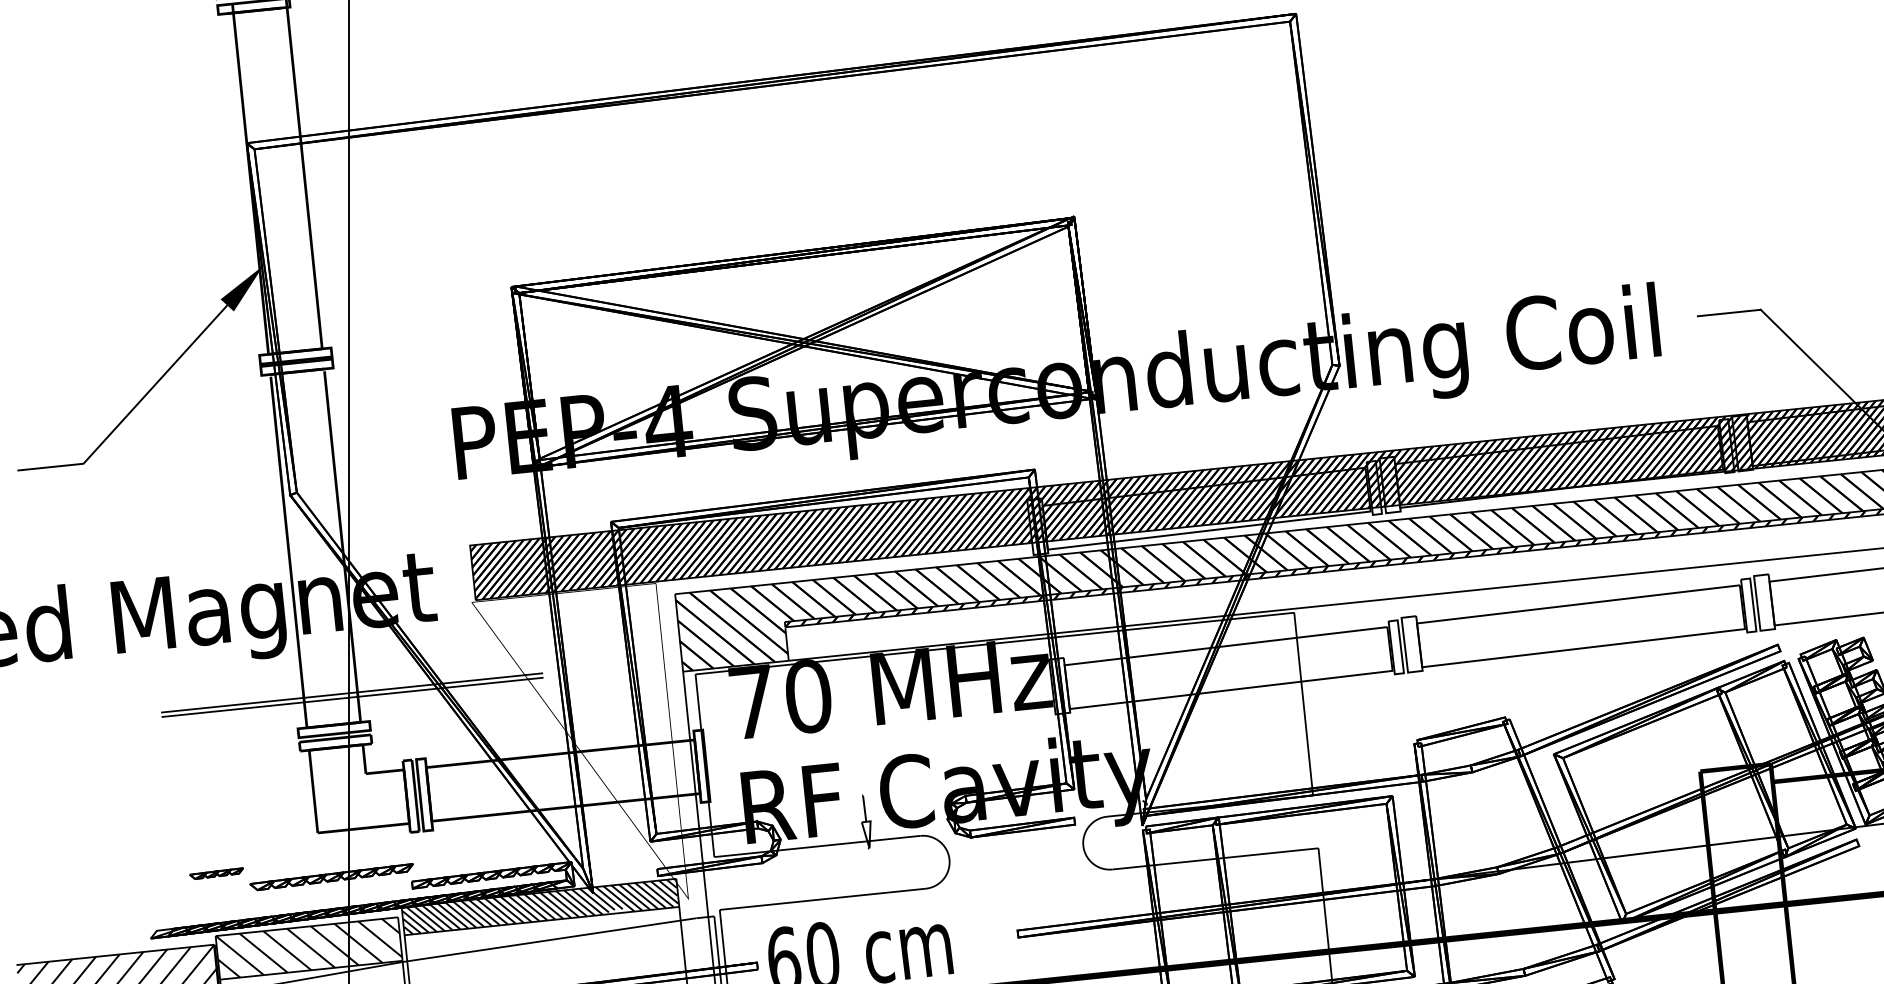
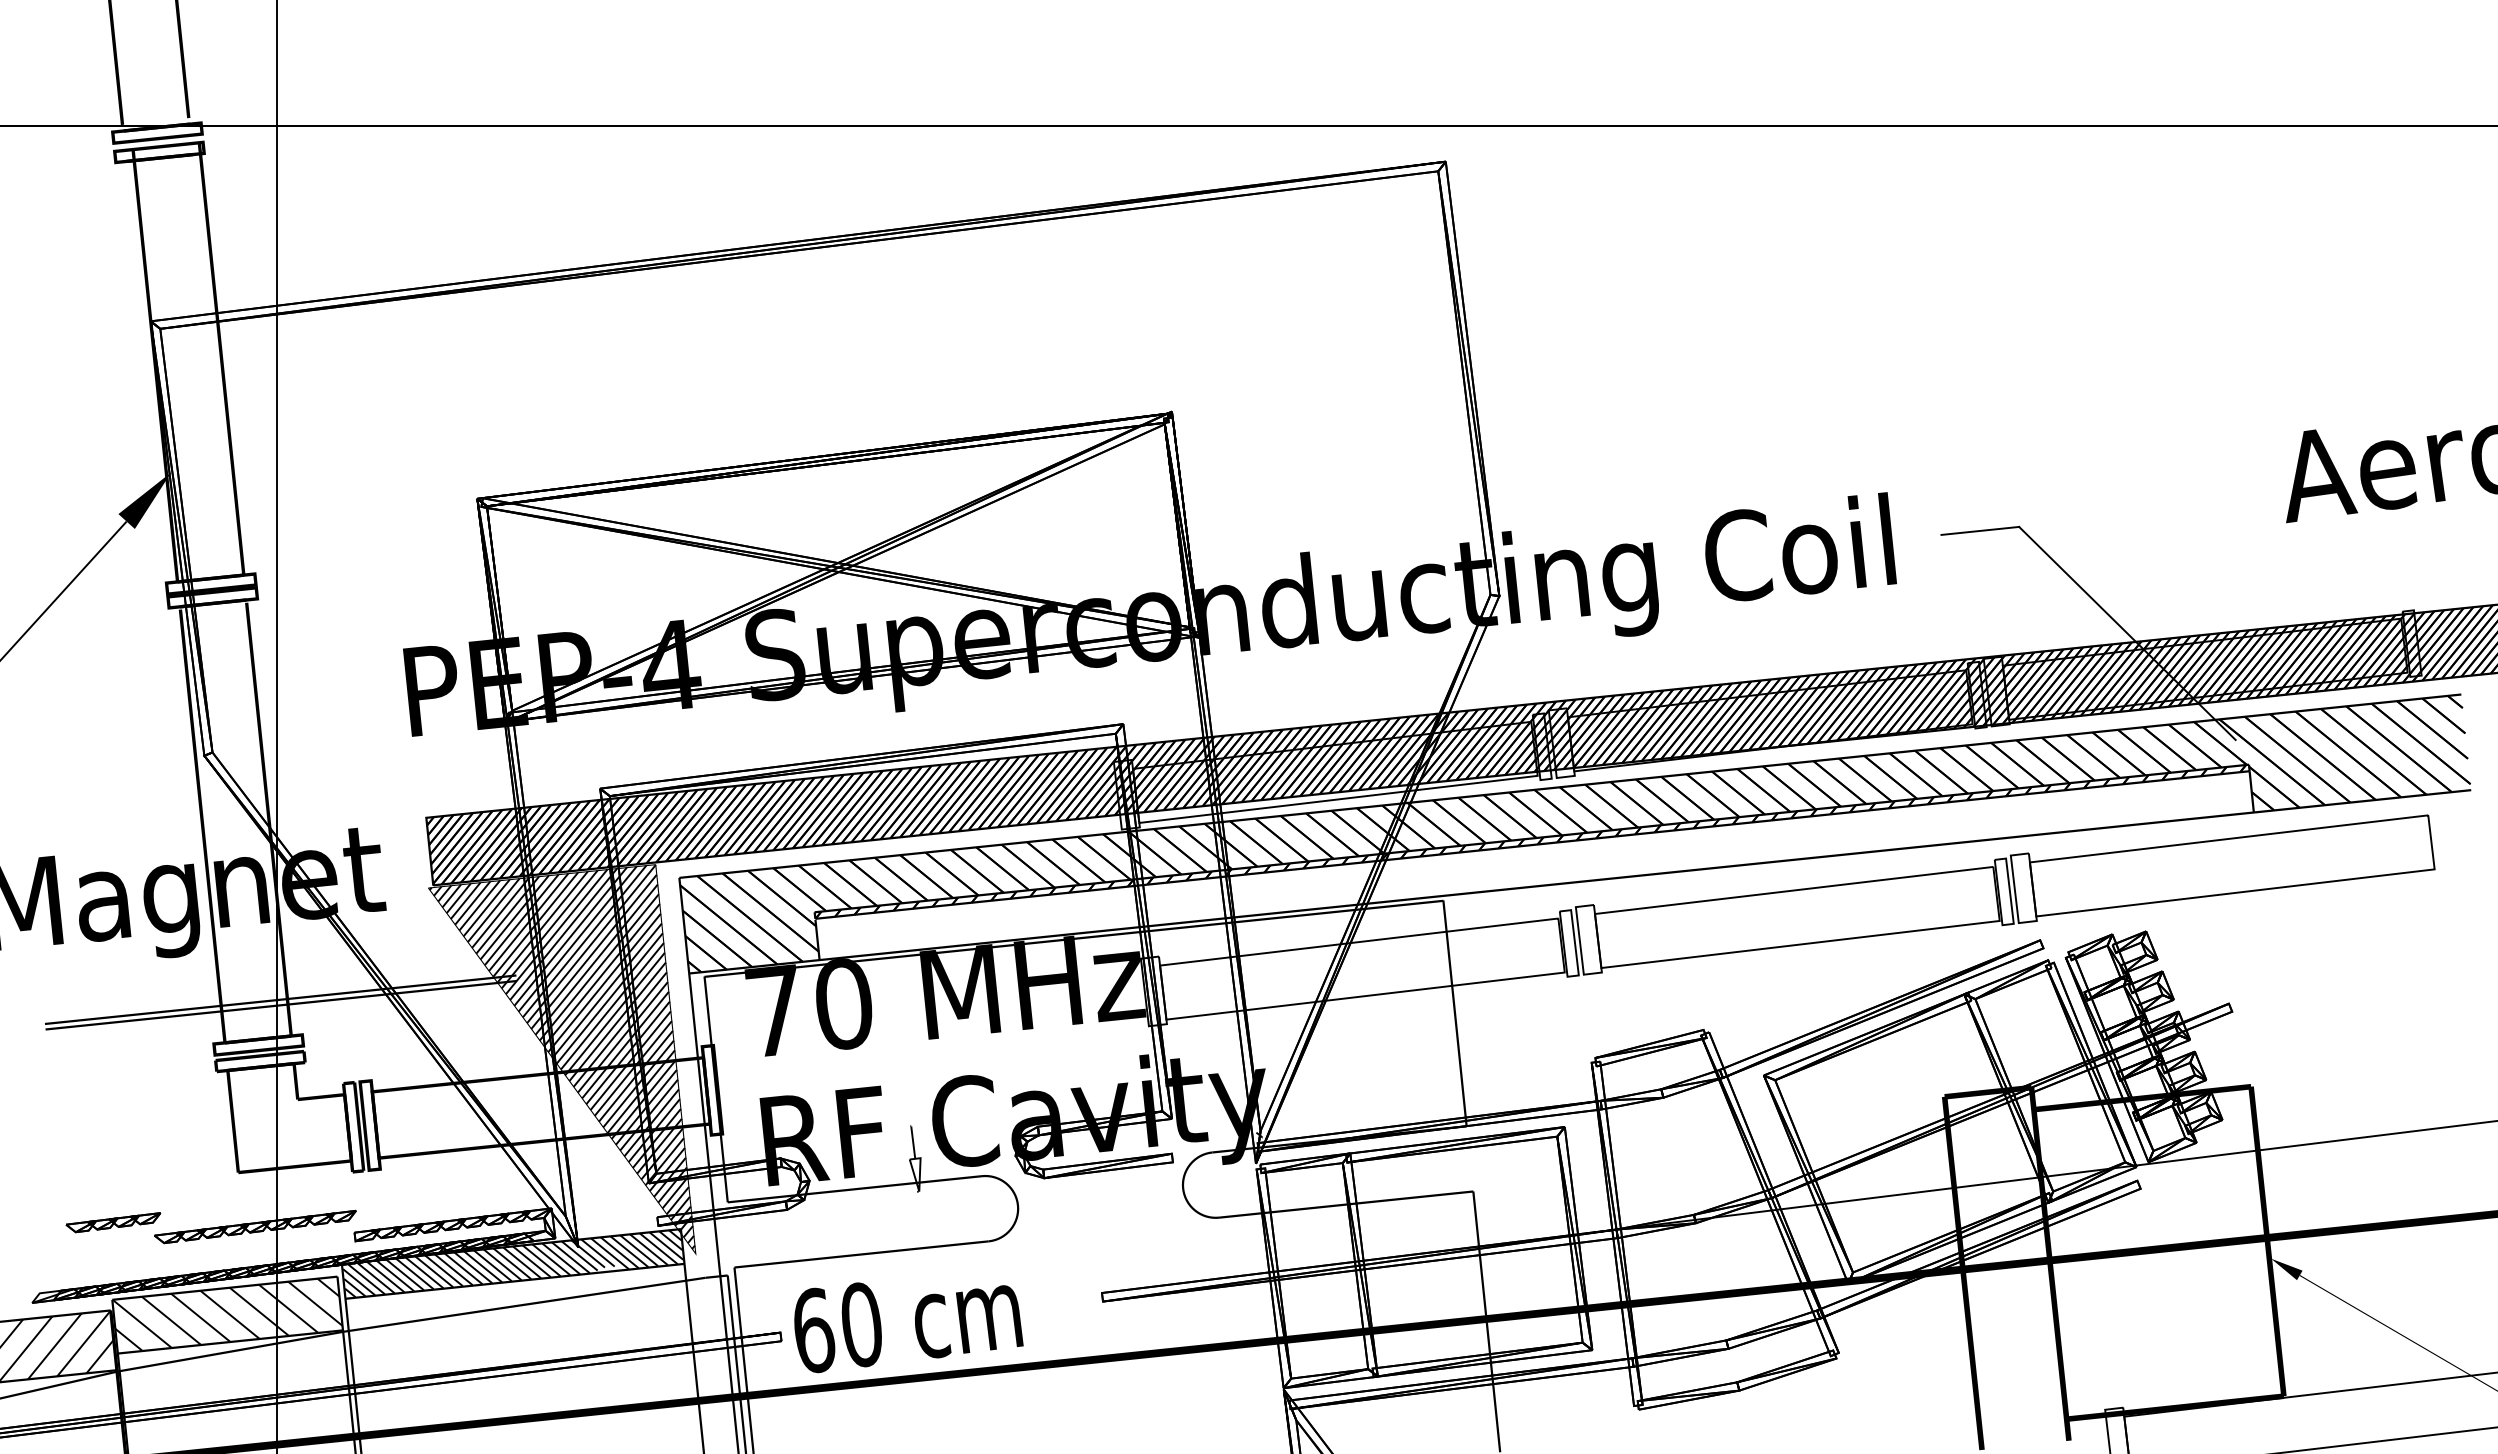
hatch: (579, 738) -> (561, 1056), added
part: (216, 873) -> (113, 1222), size x1.43

